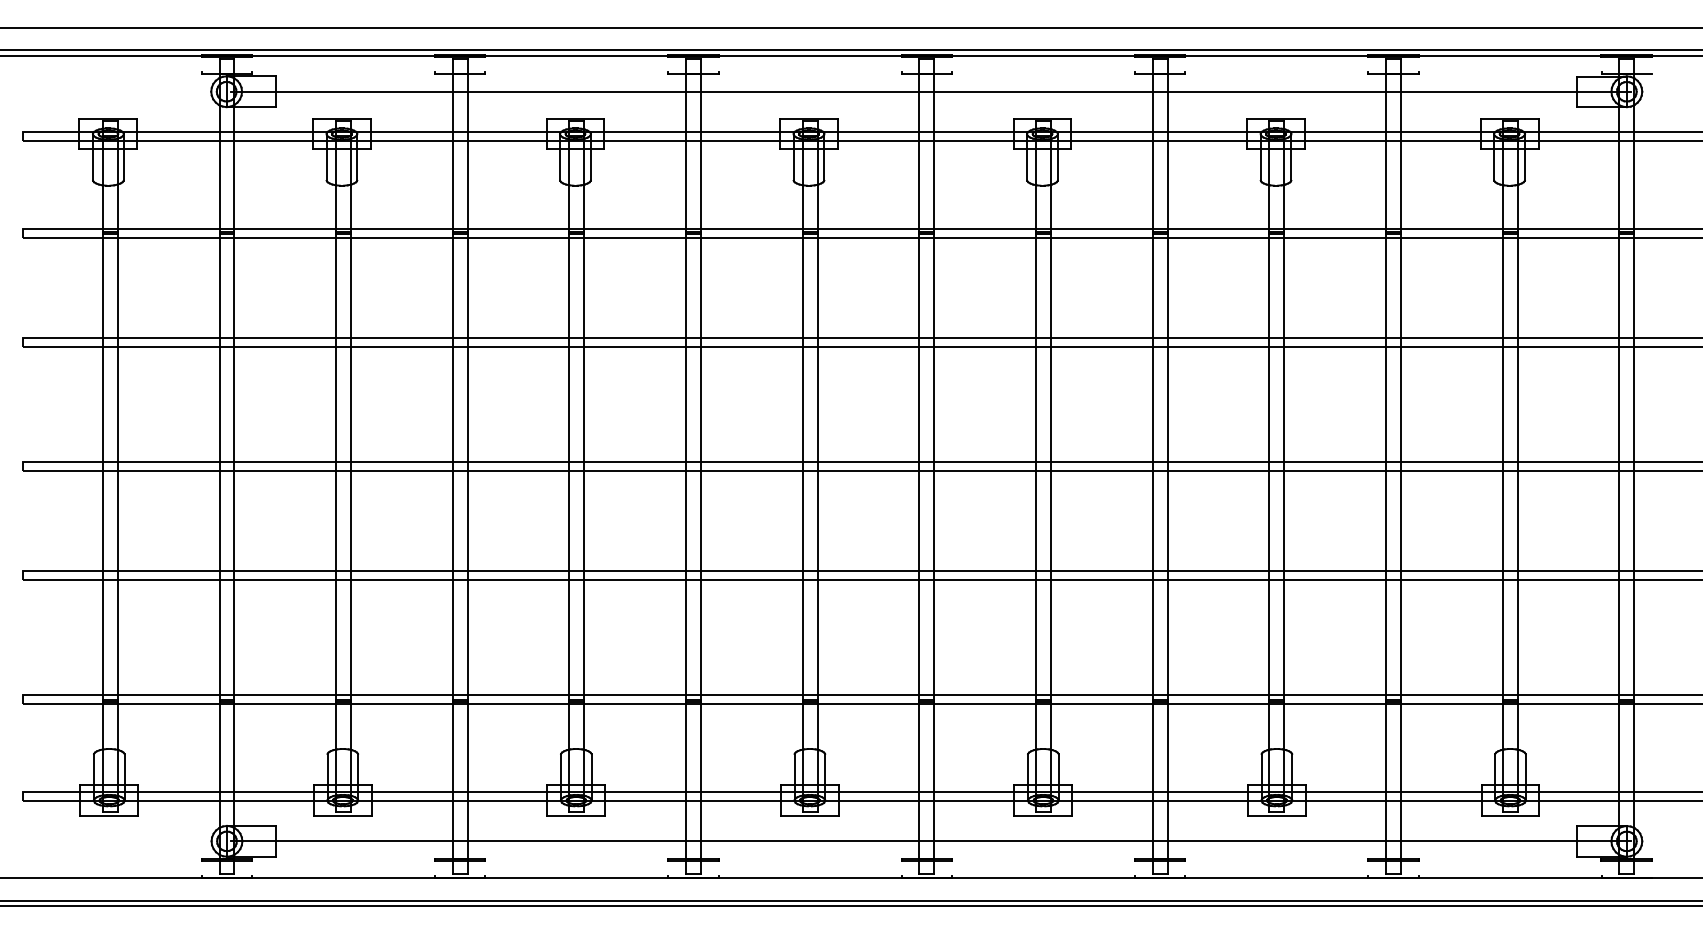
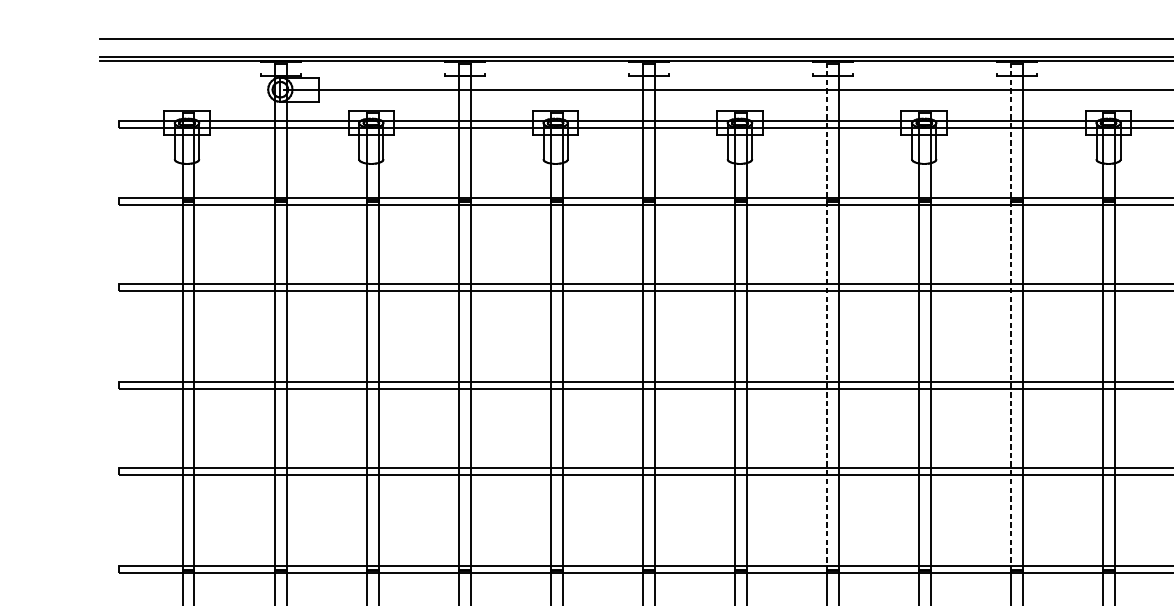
line: (919, 380) -> (827, 317), solid -> dashed
line: (1152, 380) -> (1011, 317), solid -> dashed

